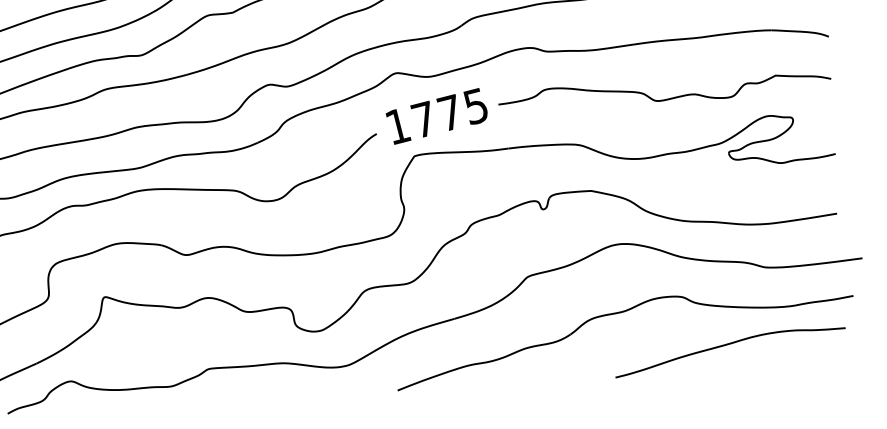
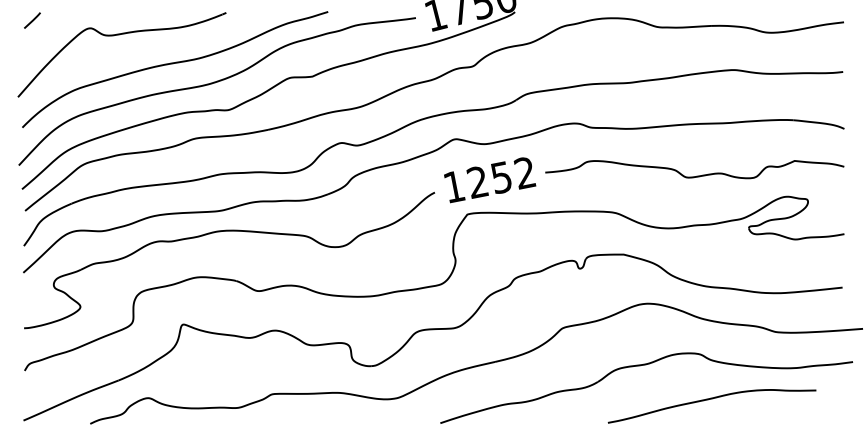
text: (449, 112) -> (501, 177), 1775 -> 1252
curve: (726, 346) -> (708, 400), moved

